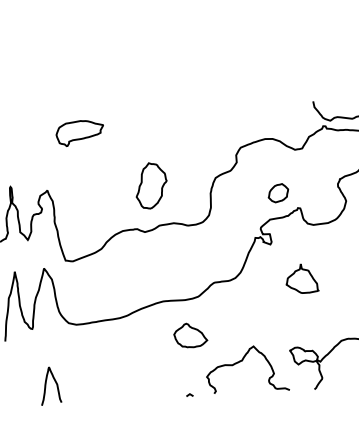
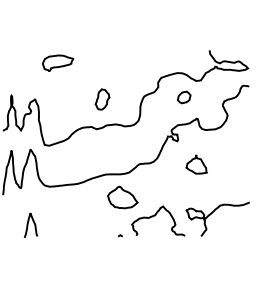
part: (151, 185) -> (102, 99), size x0.7
part: (277, 193) -> (183, 97), moved
part: (189, 334) -> (122, 196), size x1.4

